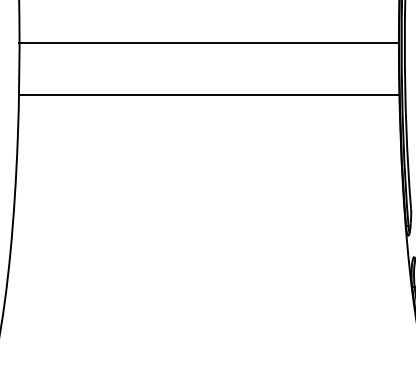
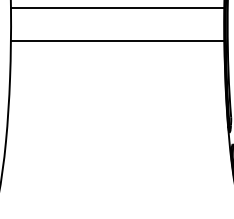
line: (208, 41) -> (117, 7), moved
line: (208, 95) -> (117, 41), moved

